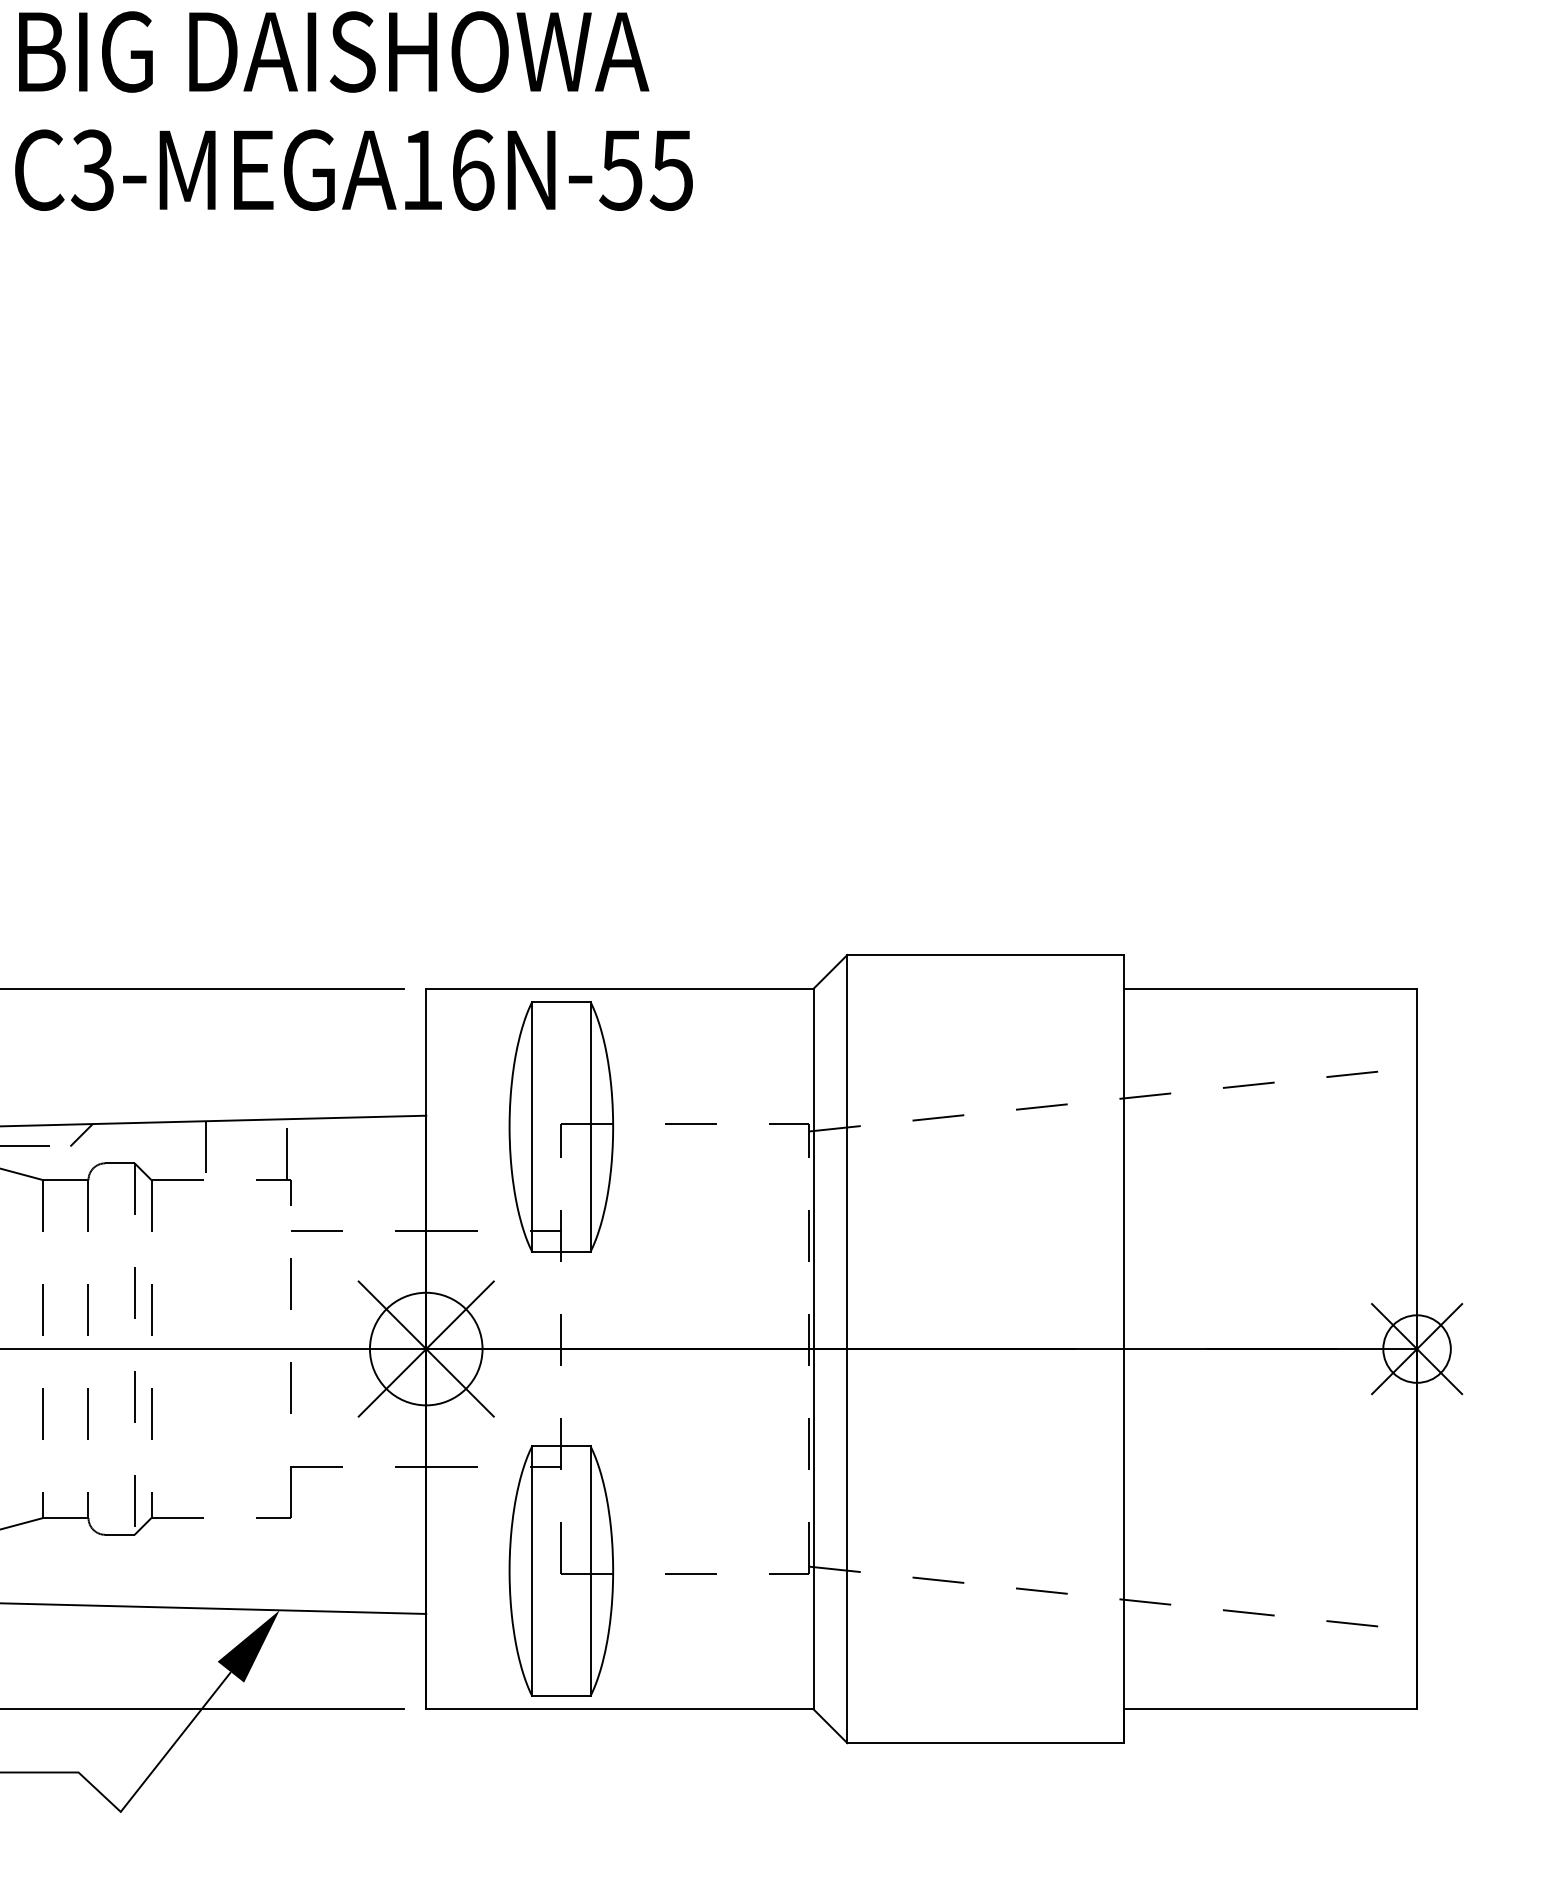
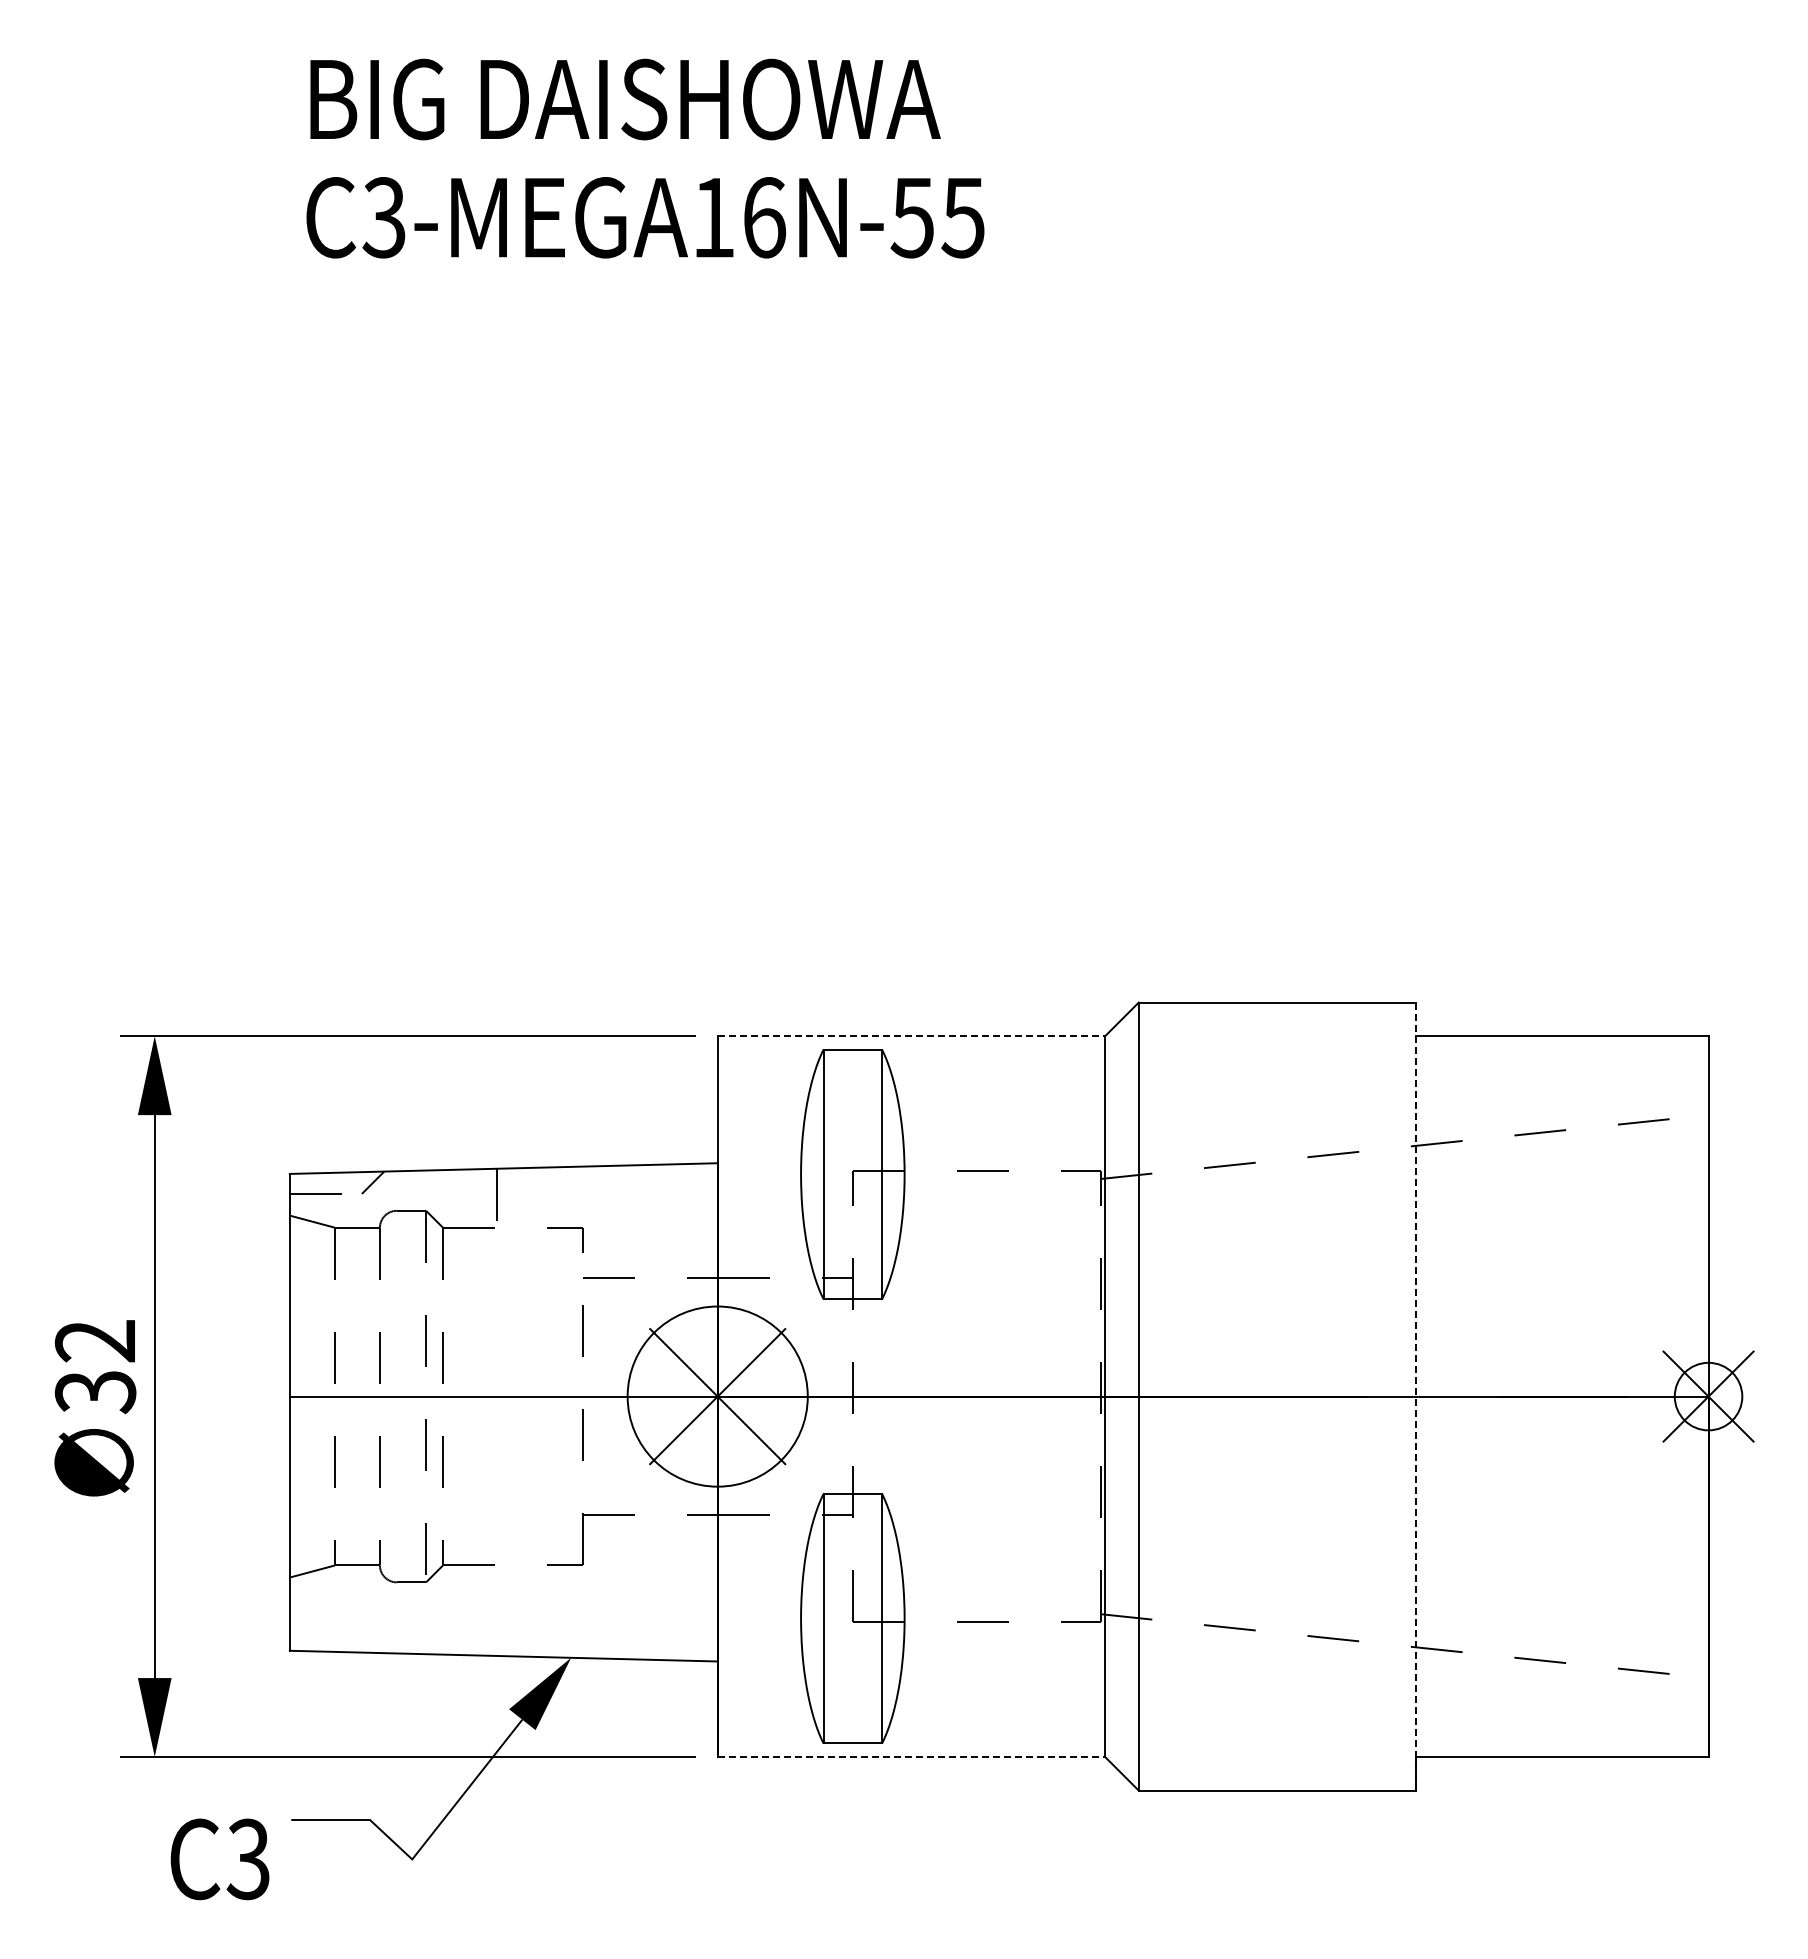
line: (620, 988) -> (911, 1036), solid -> dashed
line: (287, 1148) -> (578, 1196), removed
circle: (426, 1348) -> (717, 1396), size x1.6
line: (1124, 1348) -> (1415, 1396), solid -> dashed
line: (620, 1708) -> (911, 1756), solid -> dashed

